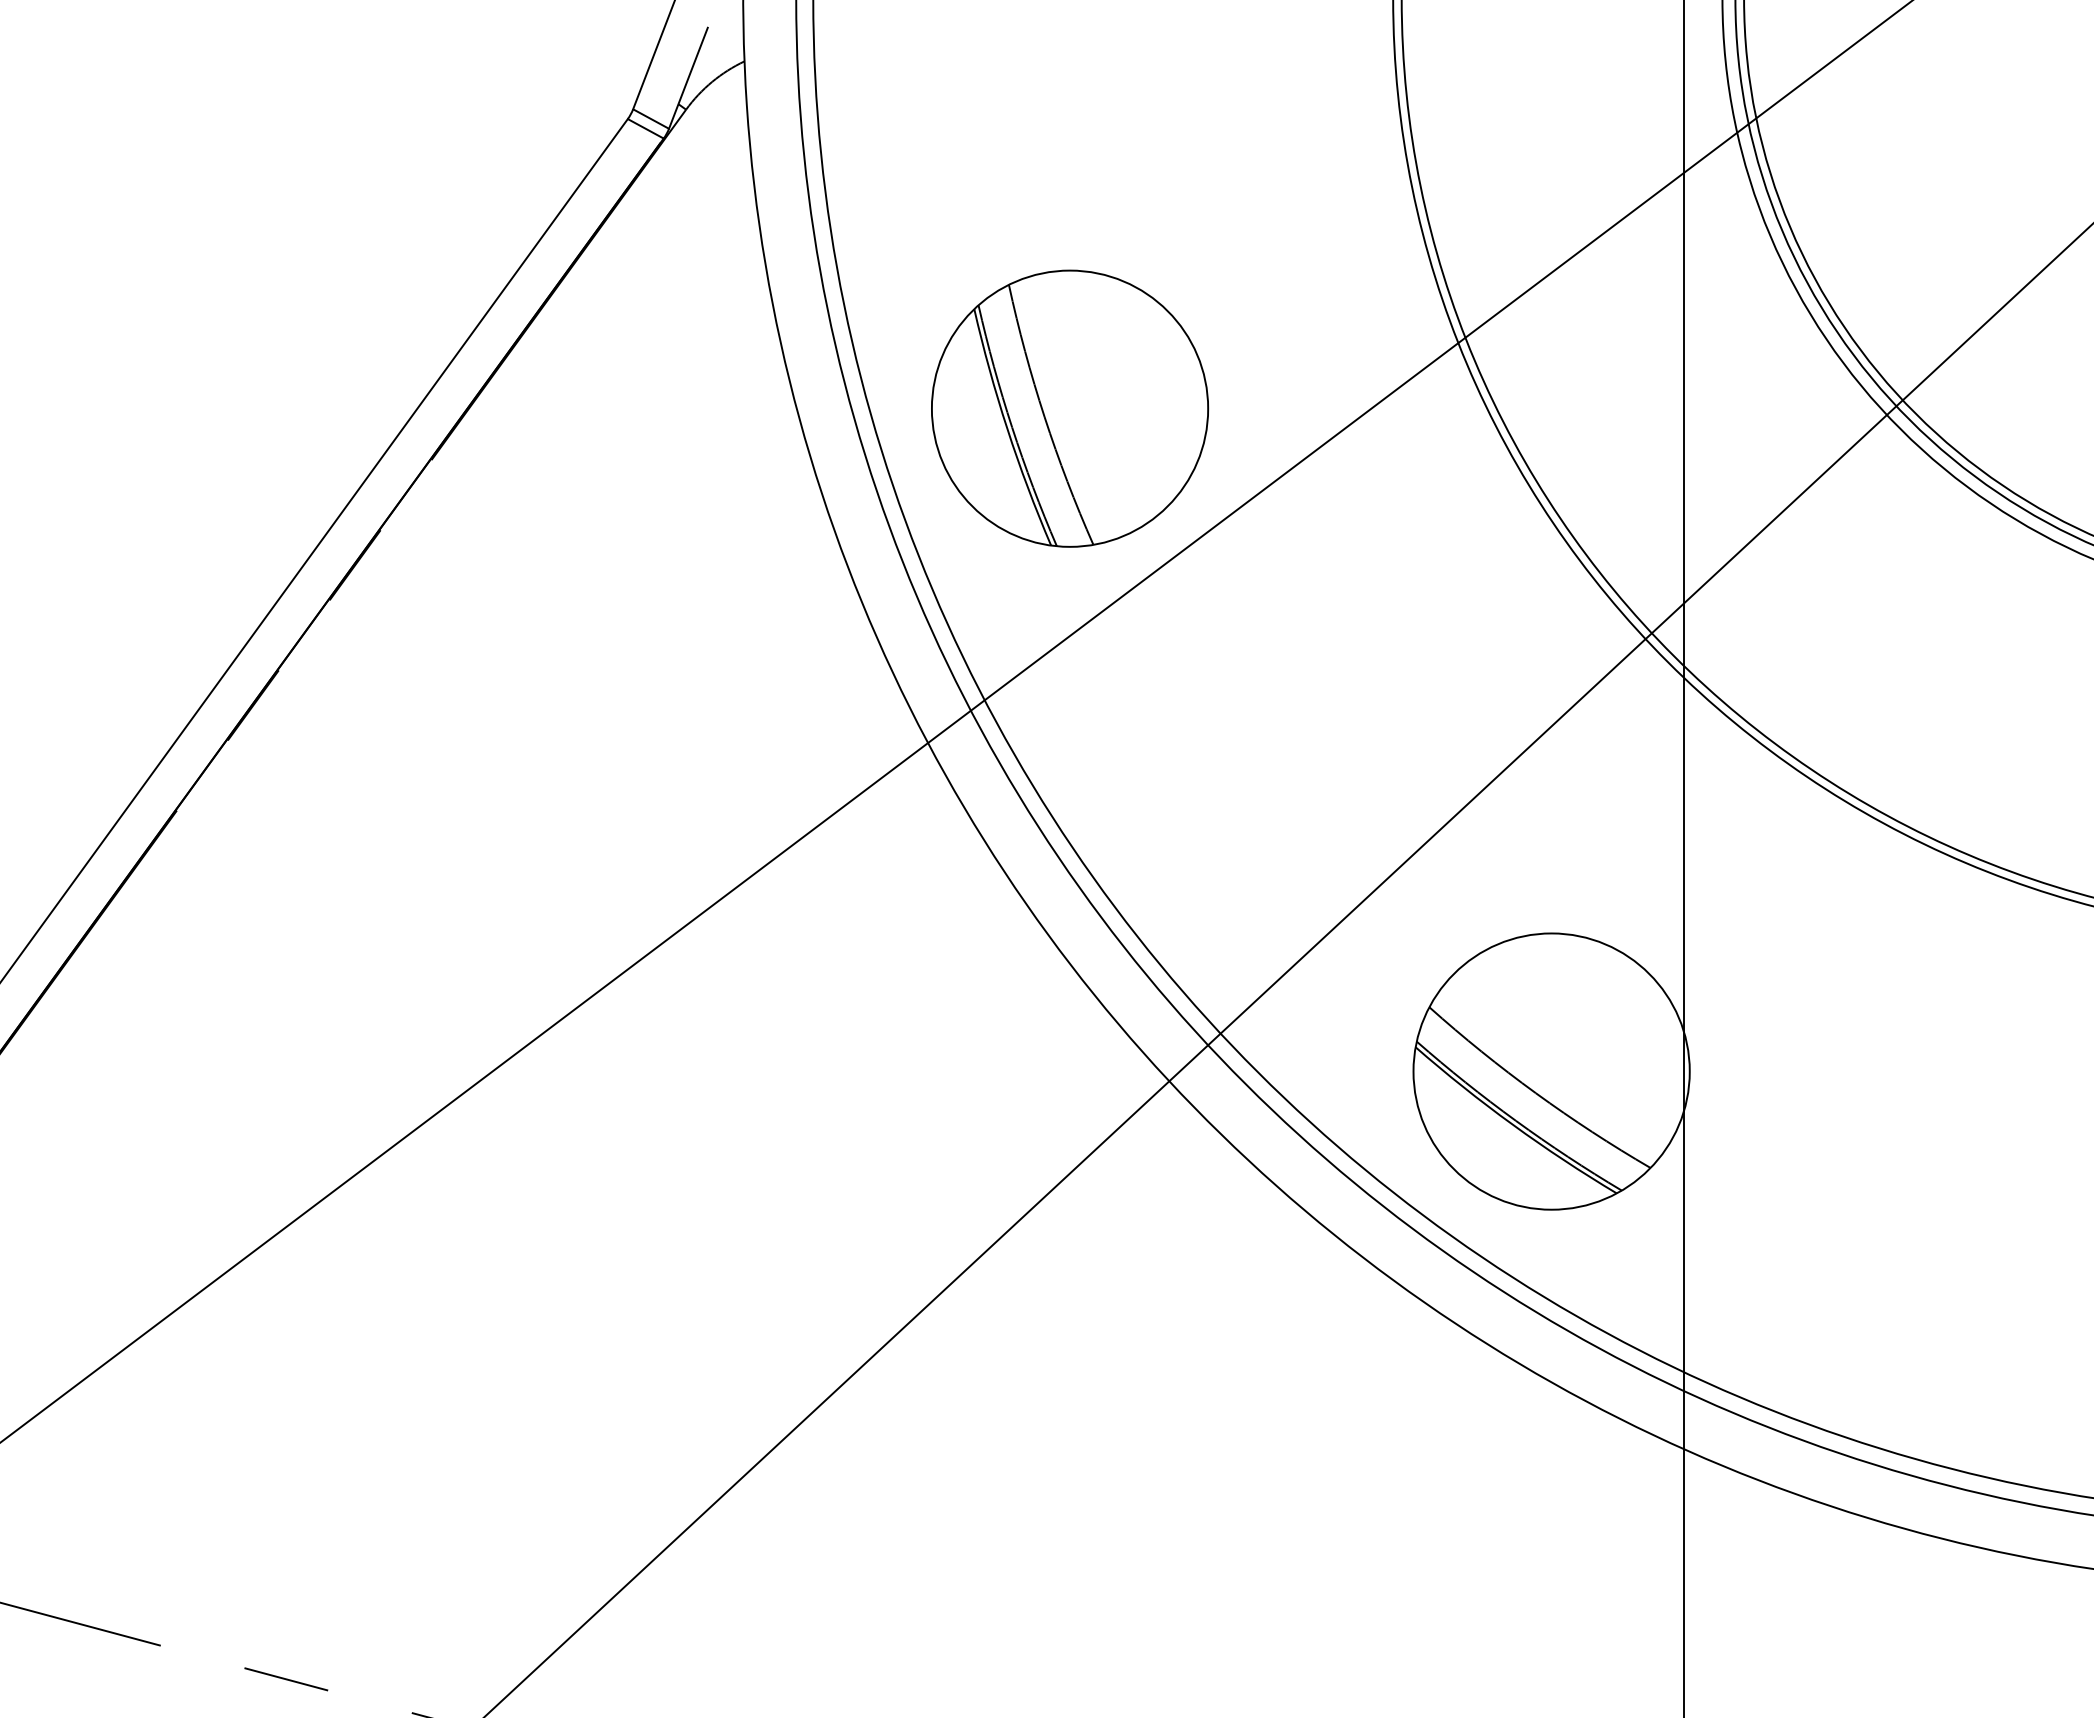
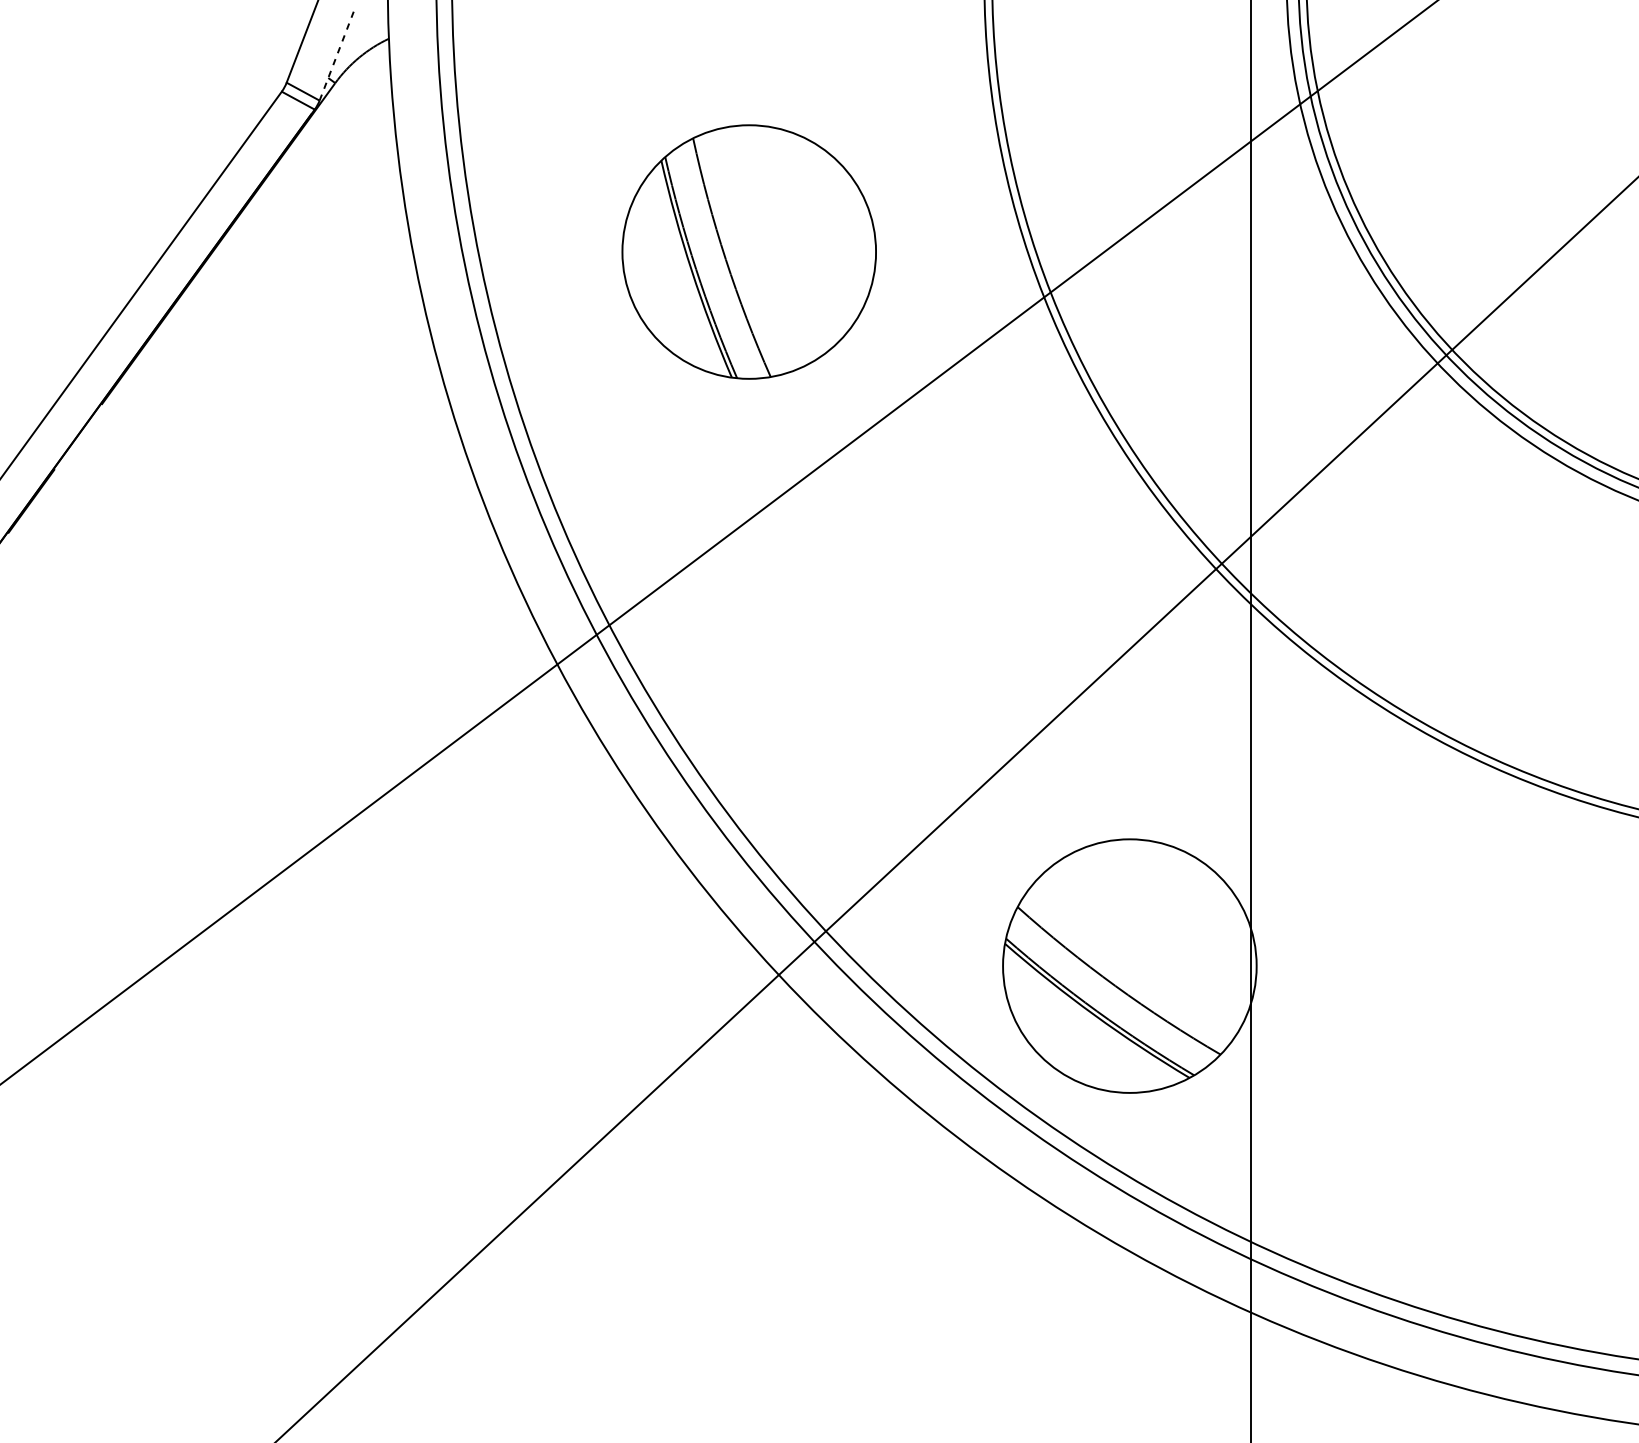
line: (688, 77) -> (337, 53), solid -> dashed
part: (1070, 408) -> (749, 251), moved

